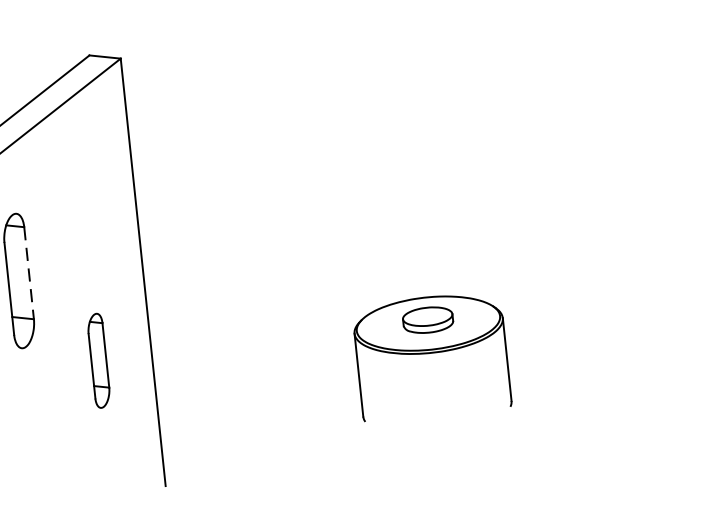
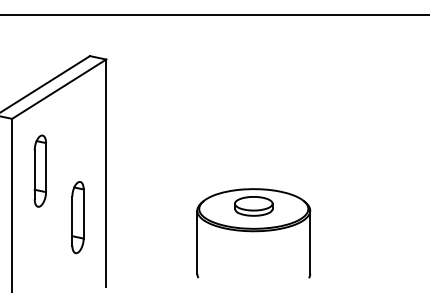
line: (29, 272) -> (46, 167), dashed -> solid
part: (431, 355) -> (253, 233), size x1.43
part: (97, 360) -> (77, 217), size x1.43

